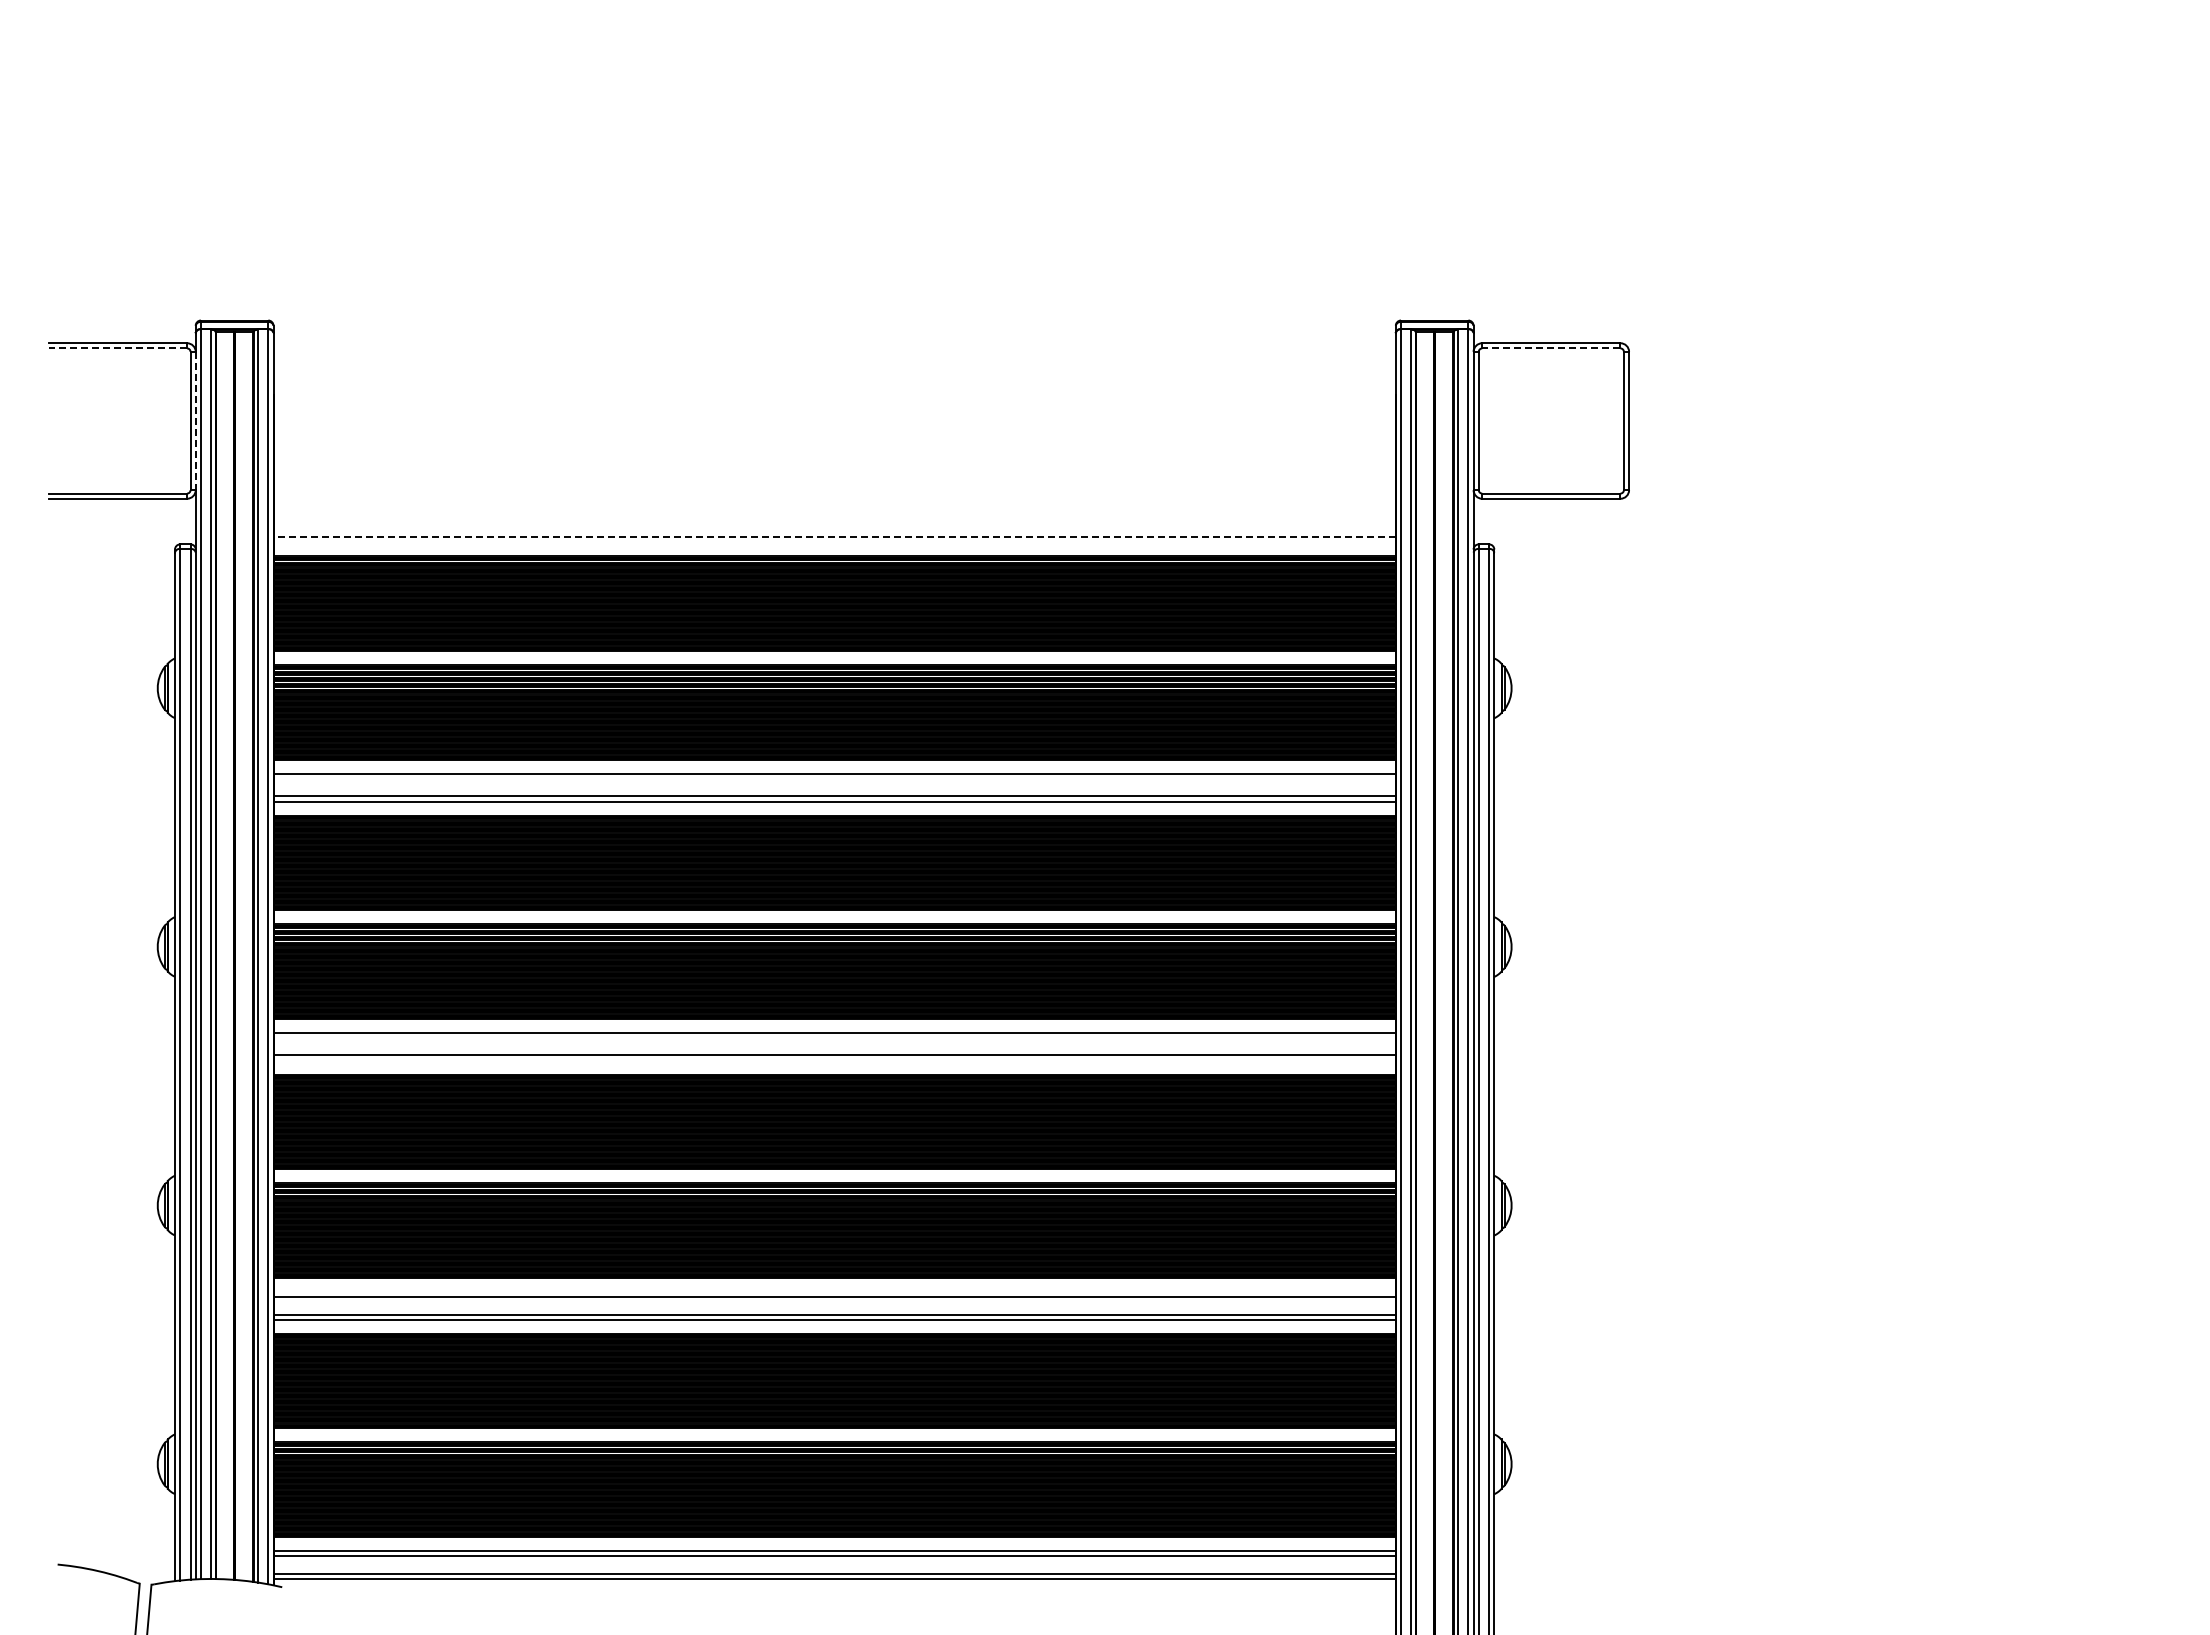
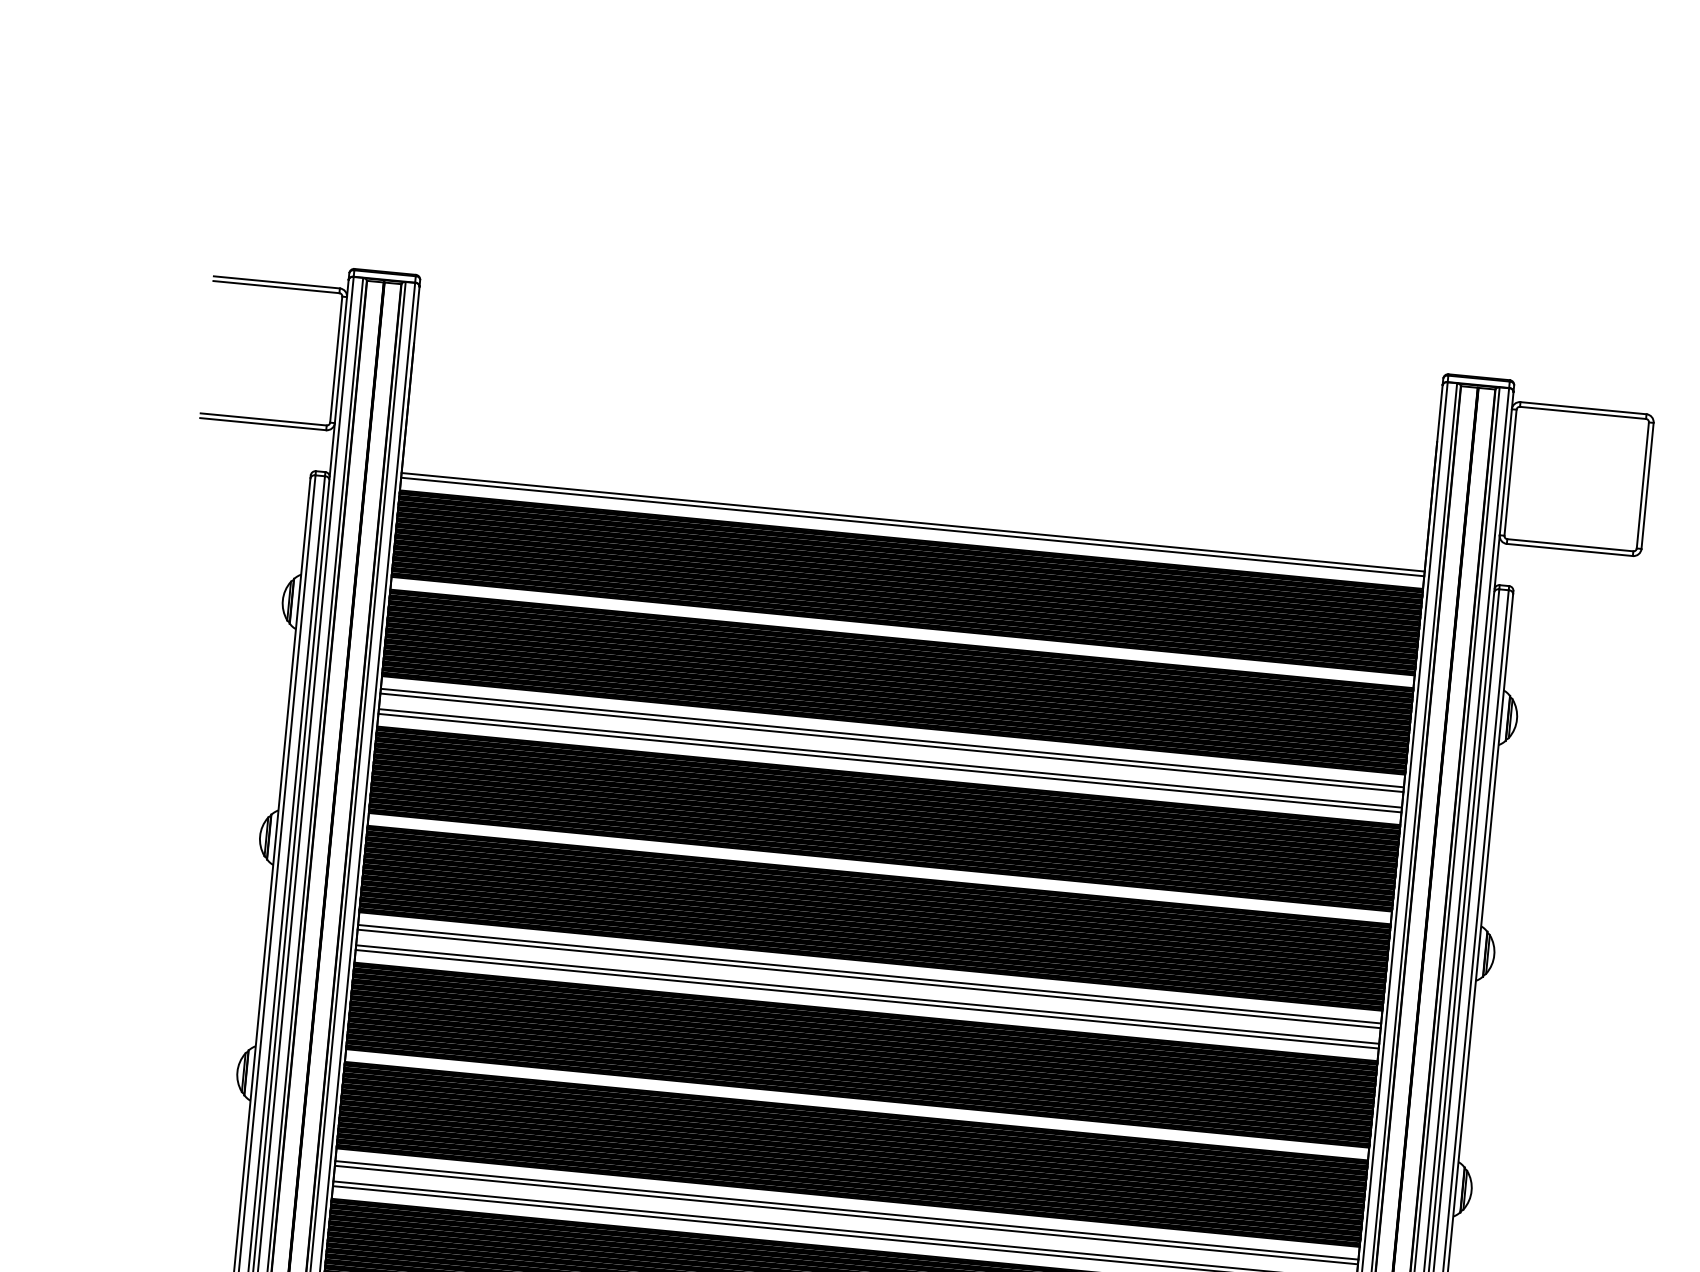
line: (117, 348) -> (275, 287), dashed -> solid
line: (1550, 348) -> (1582, 412), dashed -> solid
line: (195, 421) -> (340, 360), dashed -> solid
line: (834, 537) -> (912, 522), dashed -> solid
line: (834, 542) -> (912, 526), added
line: (834, 779) -> (891, 742), added
line: (834, 1038) -> (869, 979), added
line: (834, 1060) -> (867, 999), added
line: (834, 1292) -> (846, 1210), added

